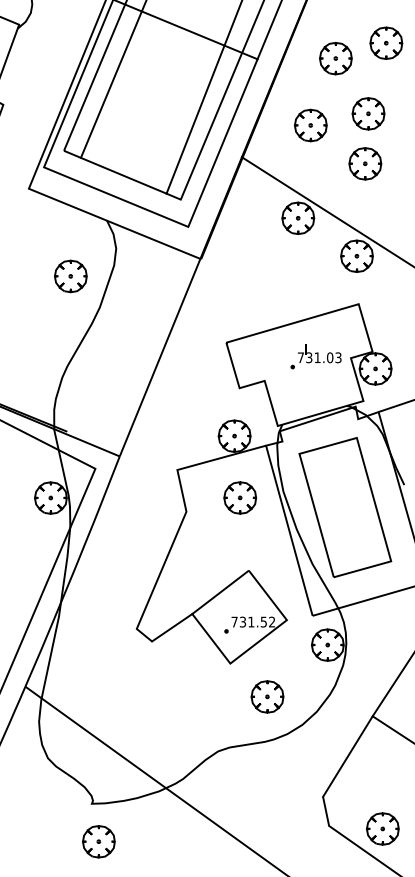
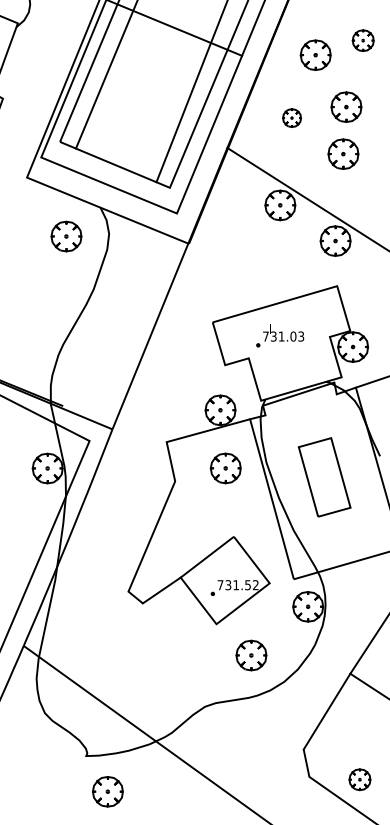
part: (386, 42) -> (363, 40), size x0.7
part: (310, 125) -> (291, 118), size x0.6
part: (70, 276) -> (66, 236), moved
part: (315, 356) -> (279, 335), moved
part: (345, 507) -> (324, 477), size x0.6
part: (382, 828) -> (359, 779), size x0.7
part: (98, 841) -> (107, 791), moved

